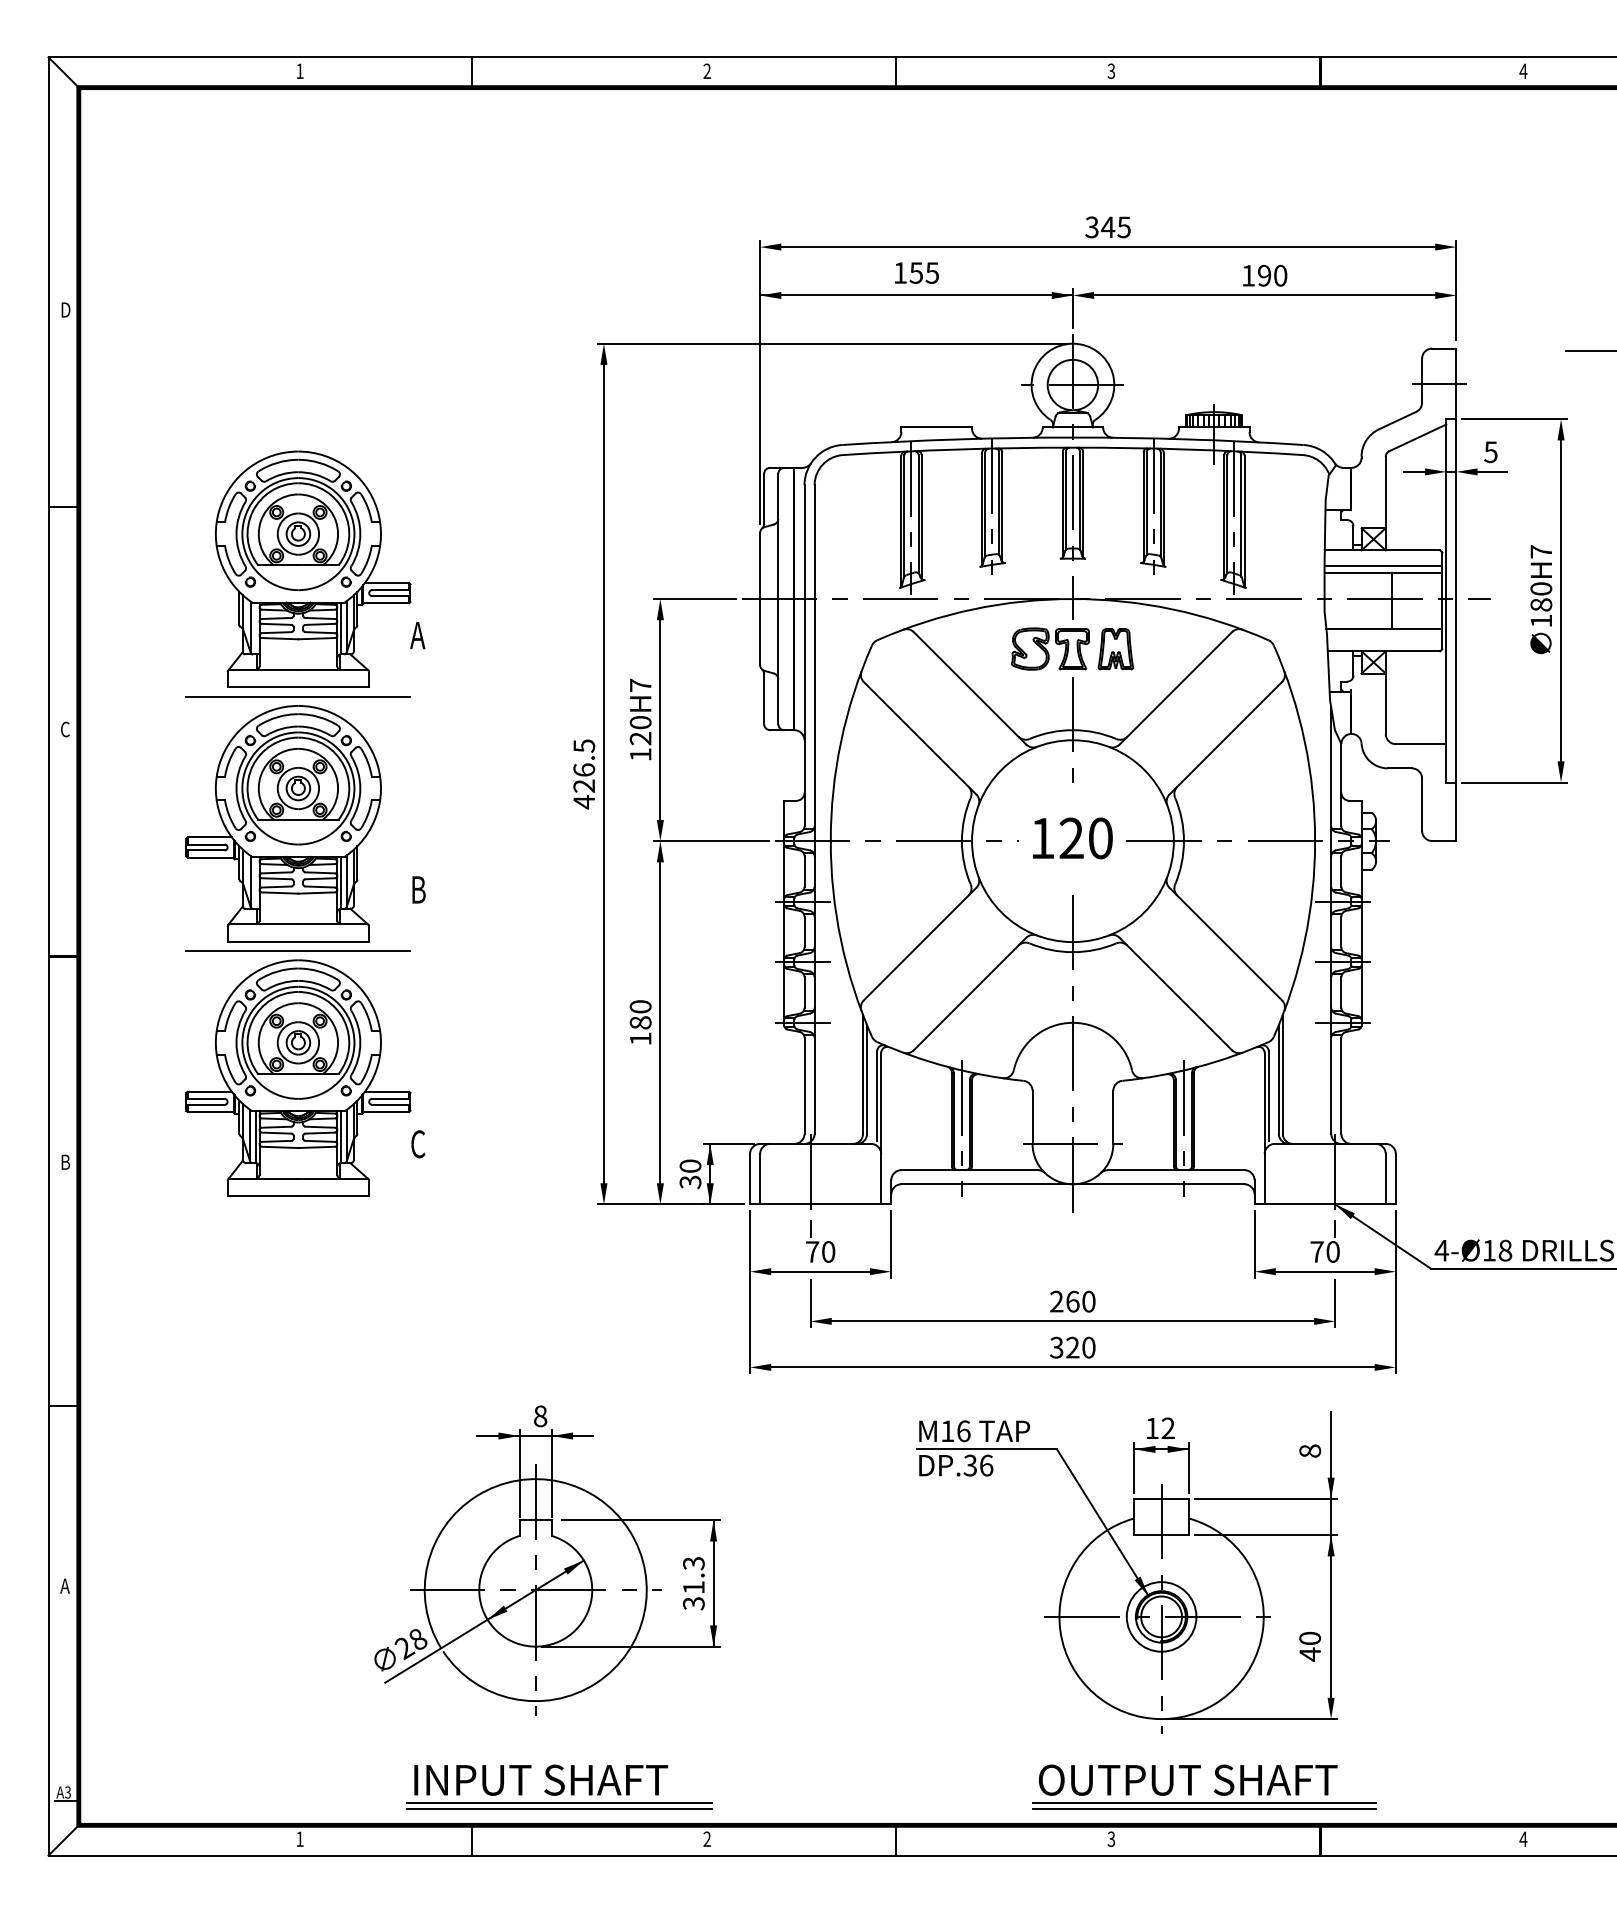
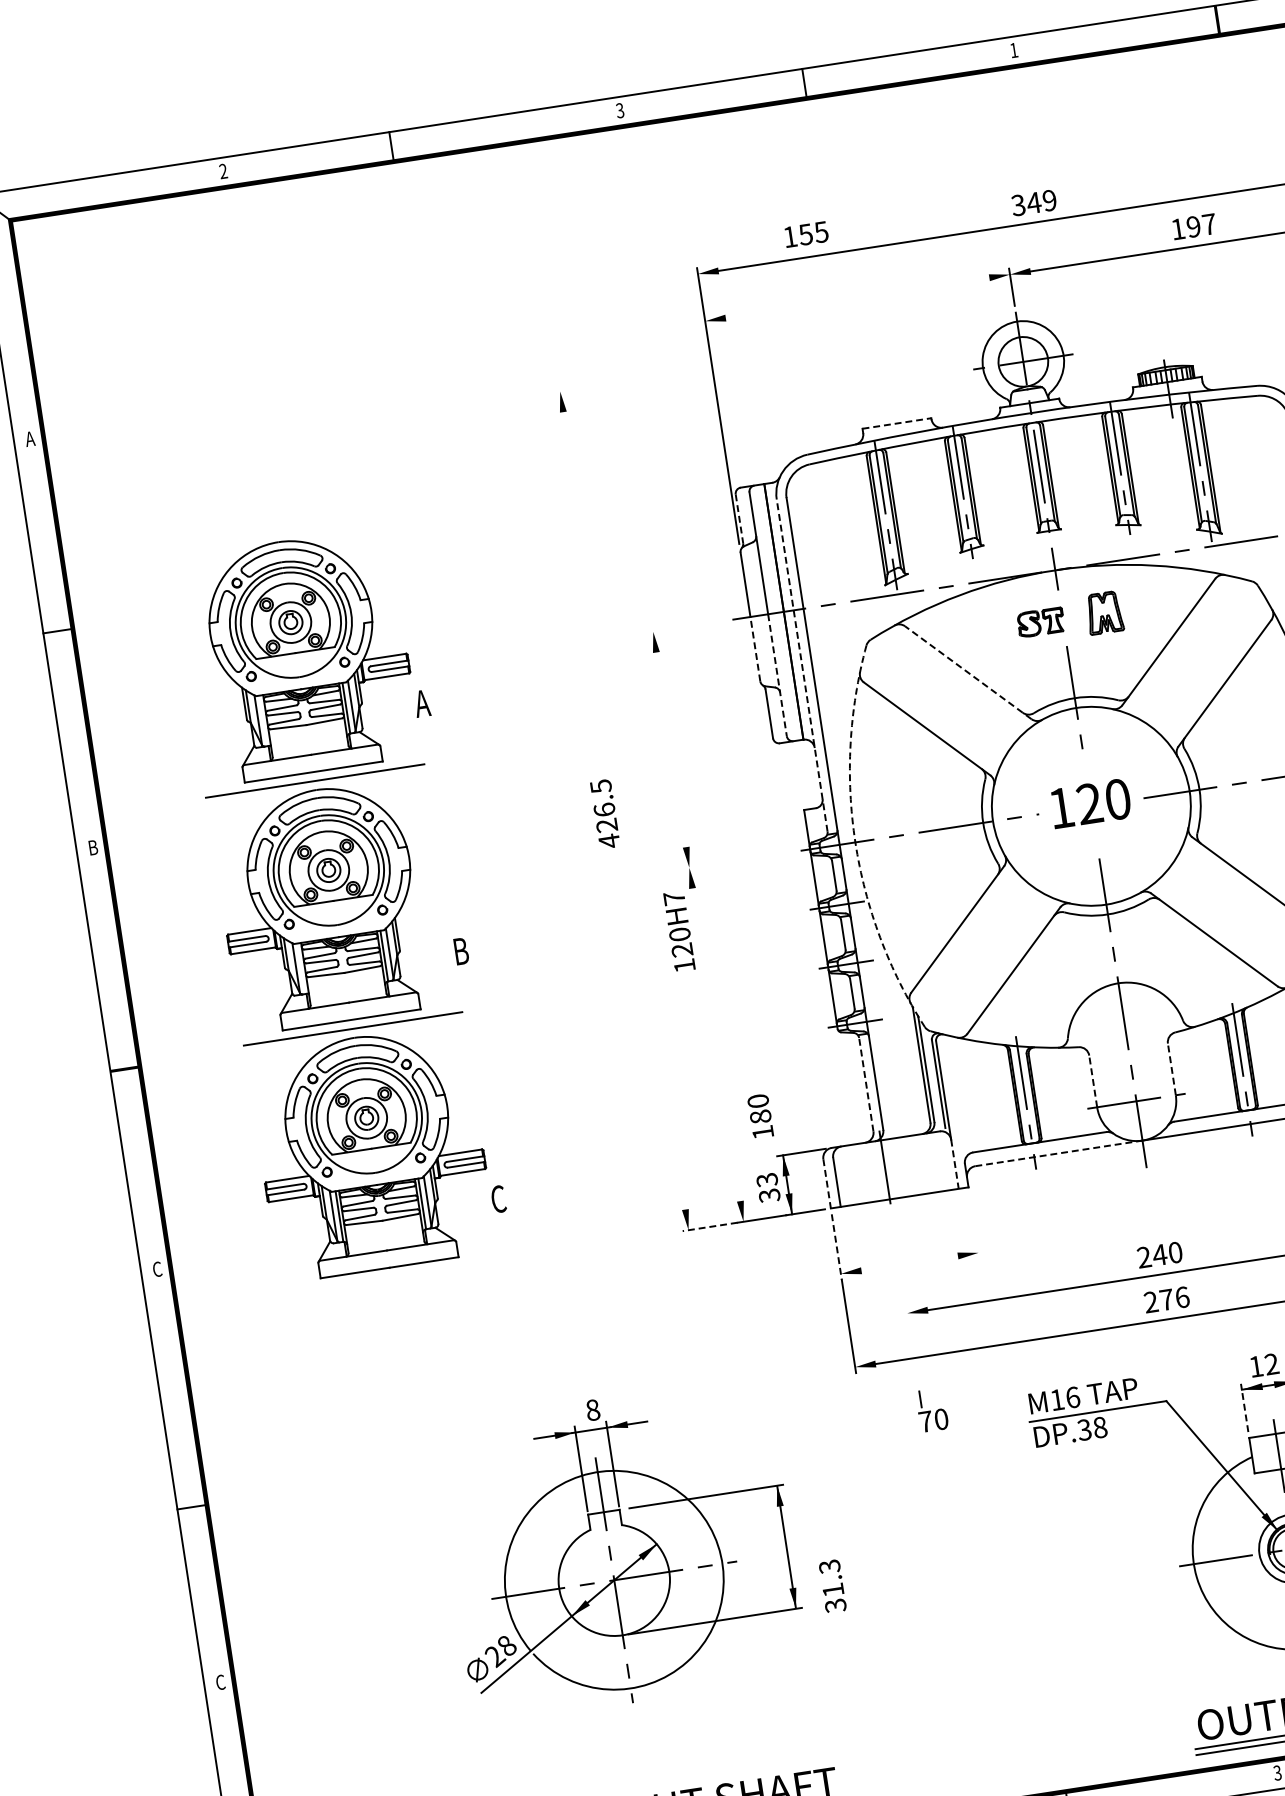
text: (299, 70) -> (222, 170), 1 -> 2
text: (706, 71) -> (619, 111), 2 -> 3
text: (1111, 71) -> (1014, 50), 3 -> 1
text: (1123, 227) -> (1049, 200), 345 -> 349
text: (916, 272) -> (805, 234), moved
text: (1280, 275) -> (1209, 224), 190 -> 197
line: (916, 295) -> (857, 297), removed
text: (65, 309) -> (30, 438), D -> A
line: (831, 343) -> (781, 357), removed
line: (937, 427) -> (897, 423), solid -> dashed
line: (764, 499) -> (739, 519), solid -> dashed
line: (694, 599) -> (686, 627), removed
line: (760, 631) -> (755, 648), solid -> dashed
part: (1050, 648) -> (1040, 621), size x0.6
line: (804, 655) -> (802, 665), solid -> dashed
line: (778, 661) -> (777, 675), solid -> dashed
line: (970, 688) -> (968, 672), solid -> dashed
text: (640, 719) -> (679, 931), moved
line: (660, 720) -> (671, 750), removed
text: (65, 729) -> (93, 847), C -> B
line: (603, 773) -> (623, 810), removed
line: (711, 841) -> (739, 860), removed
arc: (830, 841) -> (855, 842), solid -> dashed
text: (640, 1022) -> (760, 1116), moved
line: (660, 1022) -> (716, 1044), removed
line: (804, 1085) -> (866, 1084), solid -> dashed
line: (1032, 1117) -> (1093, 1081), solid -> dashed
line: (1113, 1117) -> (1172, 1069), solid -> dashed
text: (65, 1162) -> (157, 1269), B -> C
text: (690, 1166) -> (767, 1180), 30 -> 33
line: (750, 1179) -> (827, 1184), solid -> dashed
line: (881, 1179) -> (955, 1164), solid -> dashed
line: (987, 1184) -> (1059, 1153), solid -> dashed
line: (625, 1204) -> (709, 1227), solid -> dashed
part: (820, 1241) -> (932, 1410), moved
line: (891, 1243) -> (974, 1225), removed
line: (750, 1244) -> (837, 1247), solid -> dashed
line: (820, 1271) -> (909, 1263), removed
text: (1072, 1301) -> (1159, 1254), 260 -> 240
line: (810, 1303) -> (904, 1295), removed
text: (1072, 1347) -> (1166, 1299), 320 -> 276
text: (986, 1465) -> (1100, 1427), DP.36 -> DP.38
line: (1134, 1468) -> (1244, 1408), solid -> dashed
part: (547, 1560) -> (621, 1549), moved
text: (64, 1585) -> (219, 1681), A -> C

